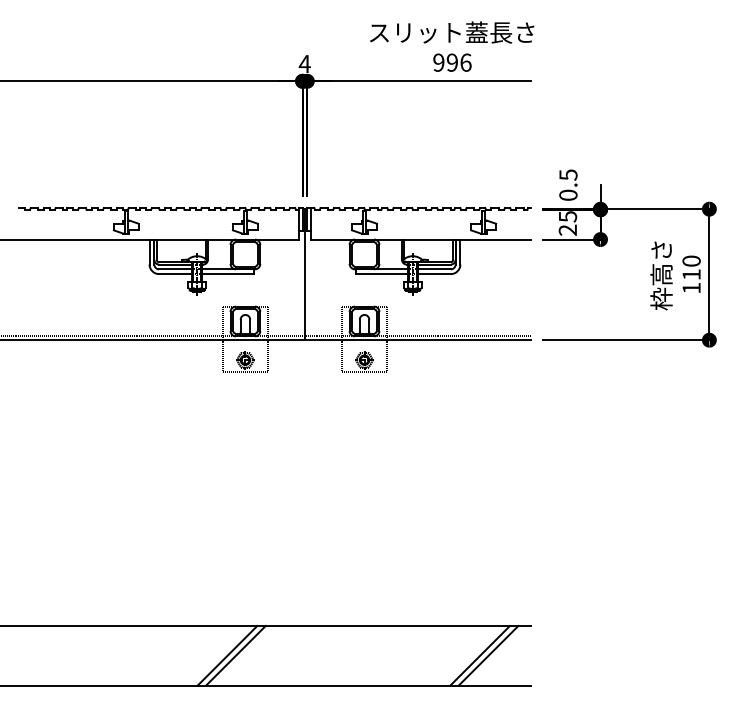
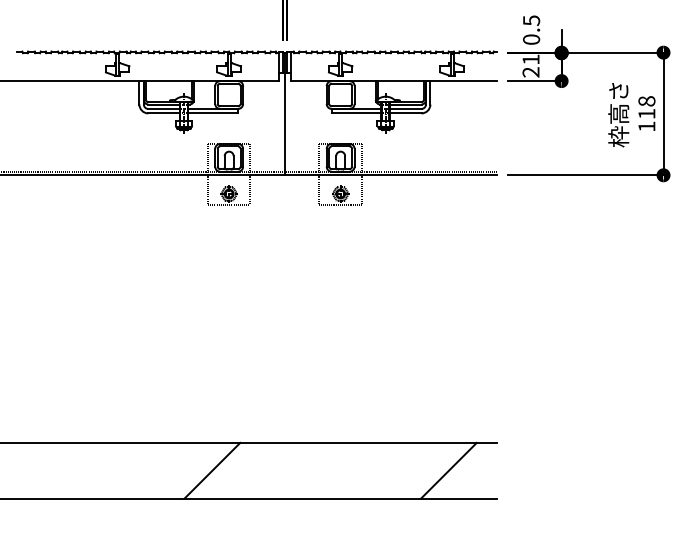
text: (568, 216) -> (531, 59), 25 -> 21
text: (691, 260) -> (646, 100), 110 -> 118
line: (235, 655) -> (219, 470), removed
line: (488, 655) -> (456, 470), removed

